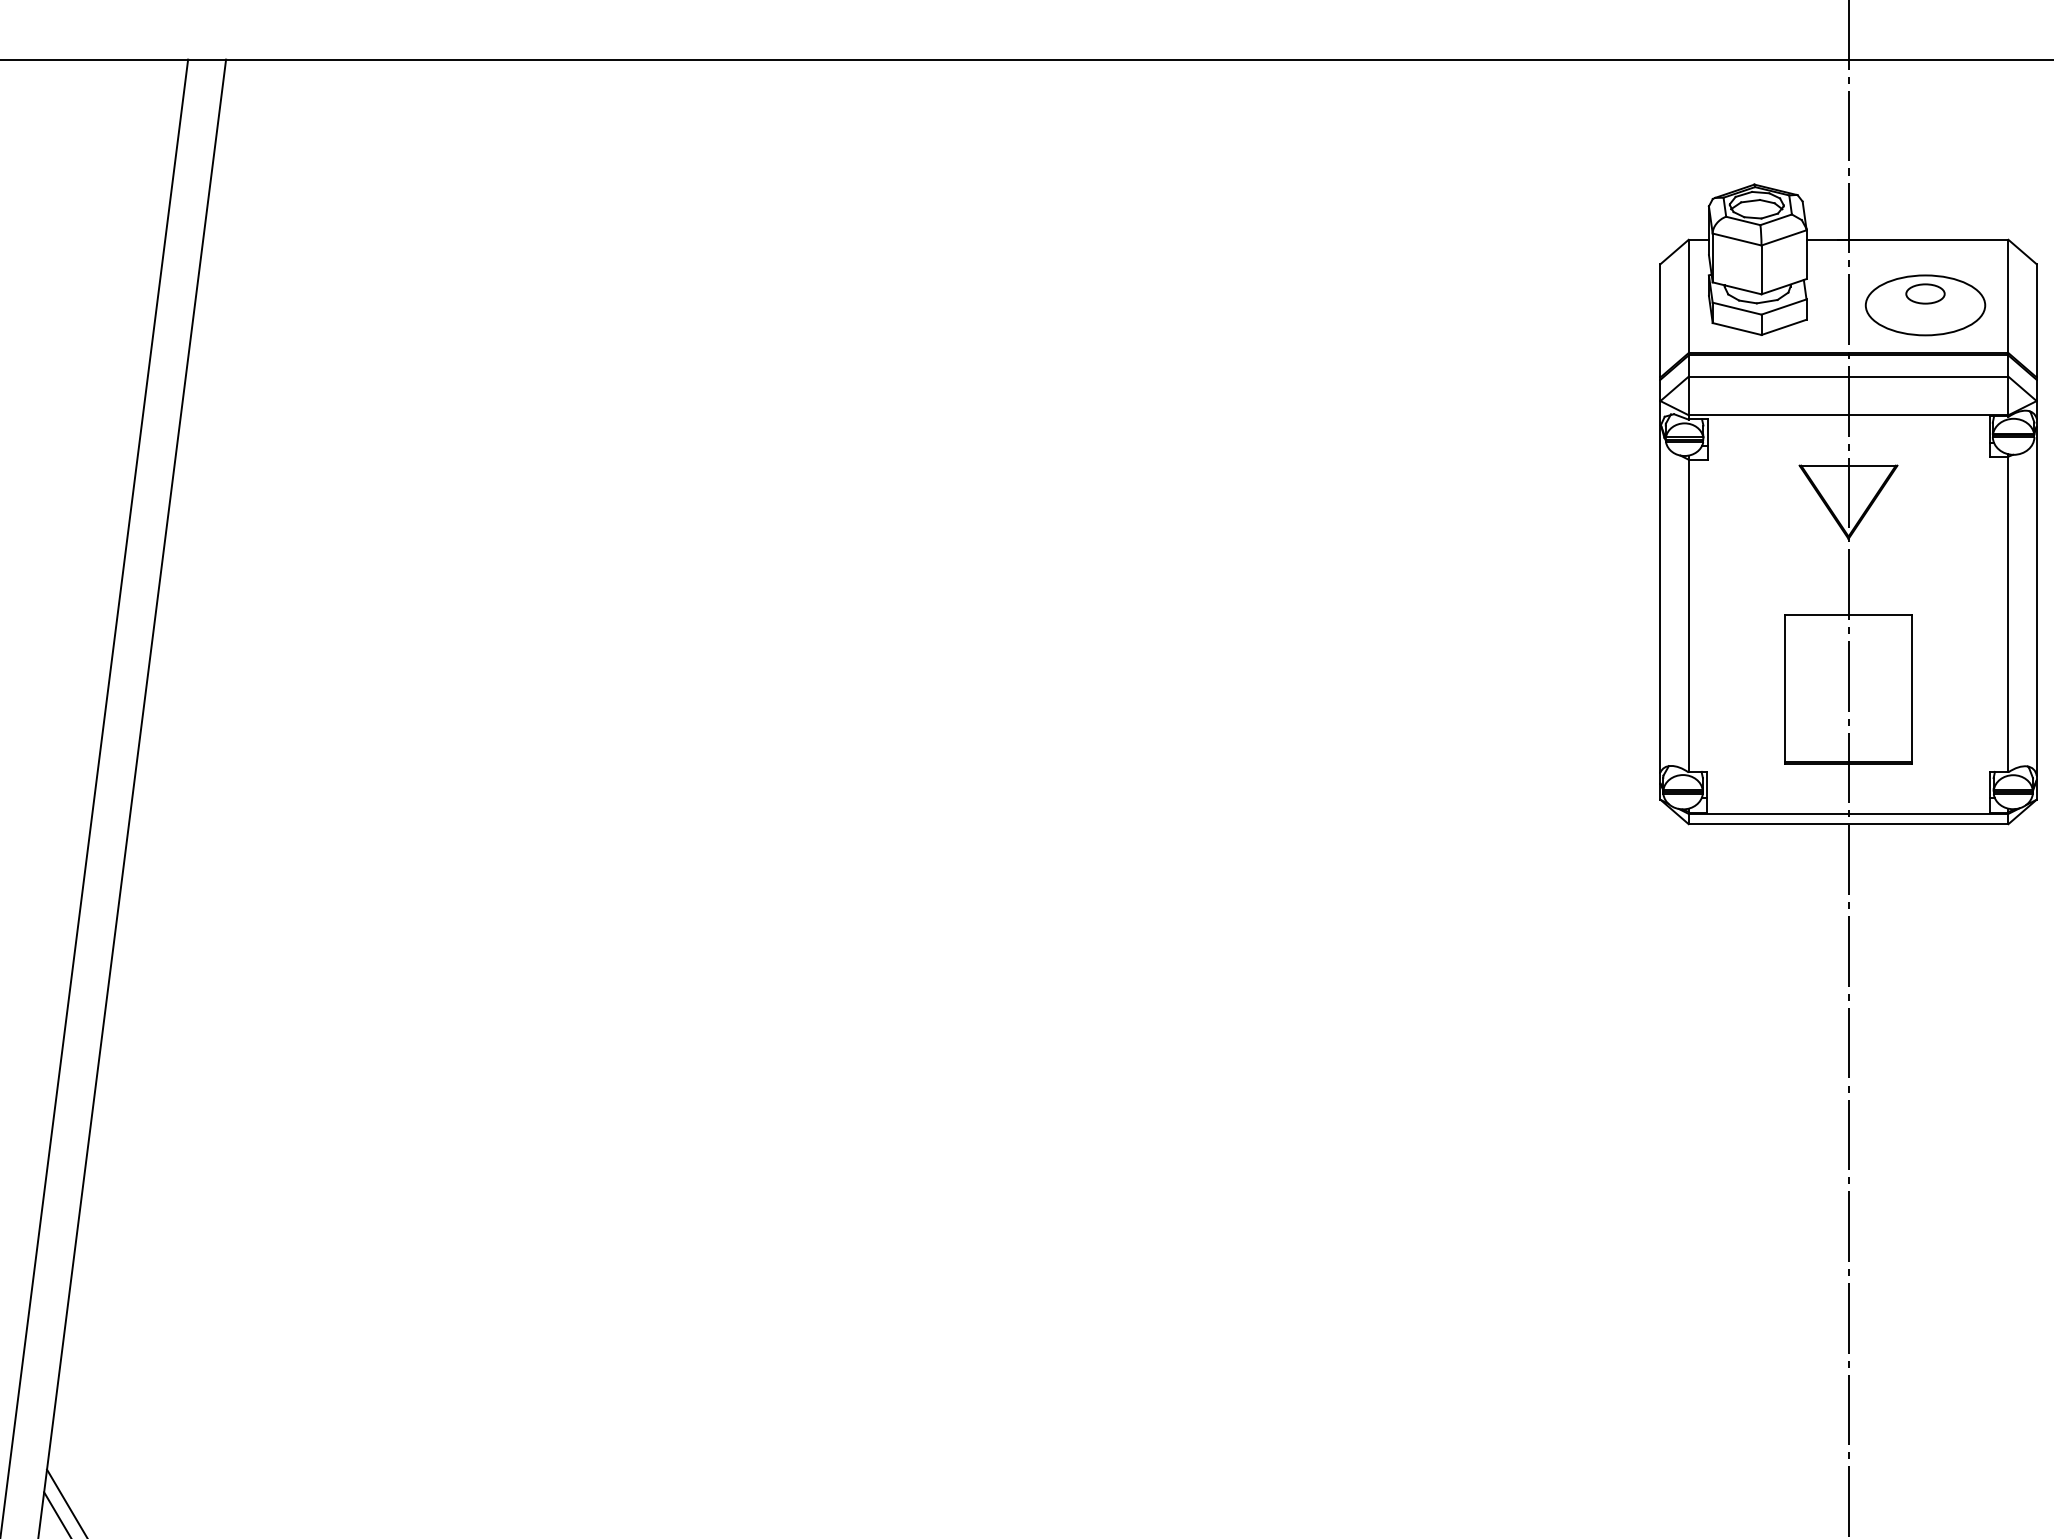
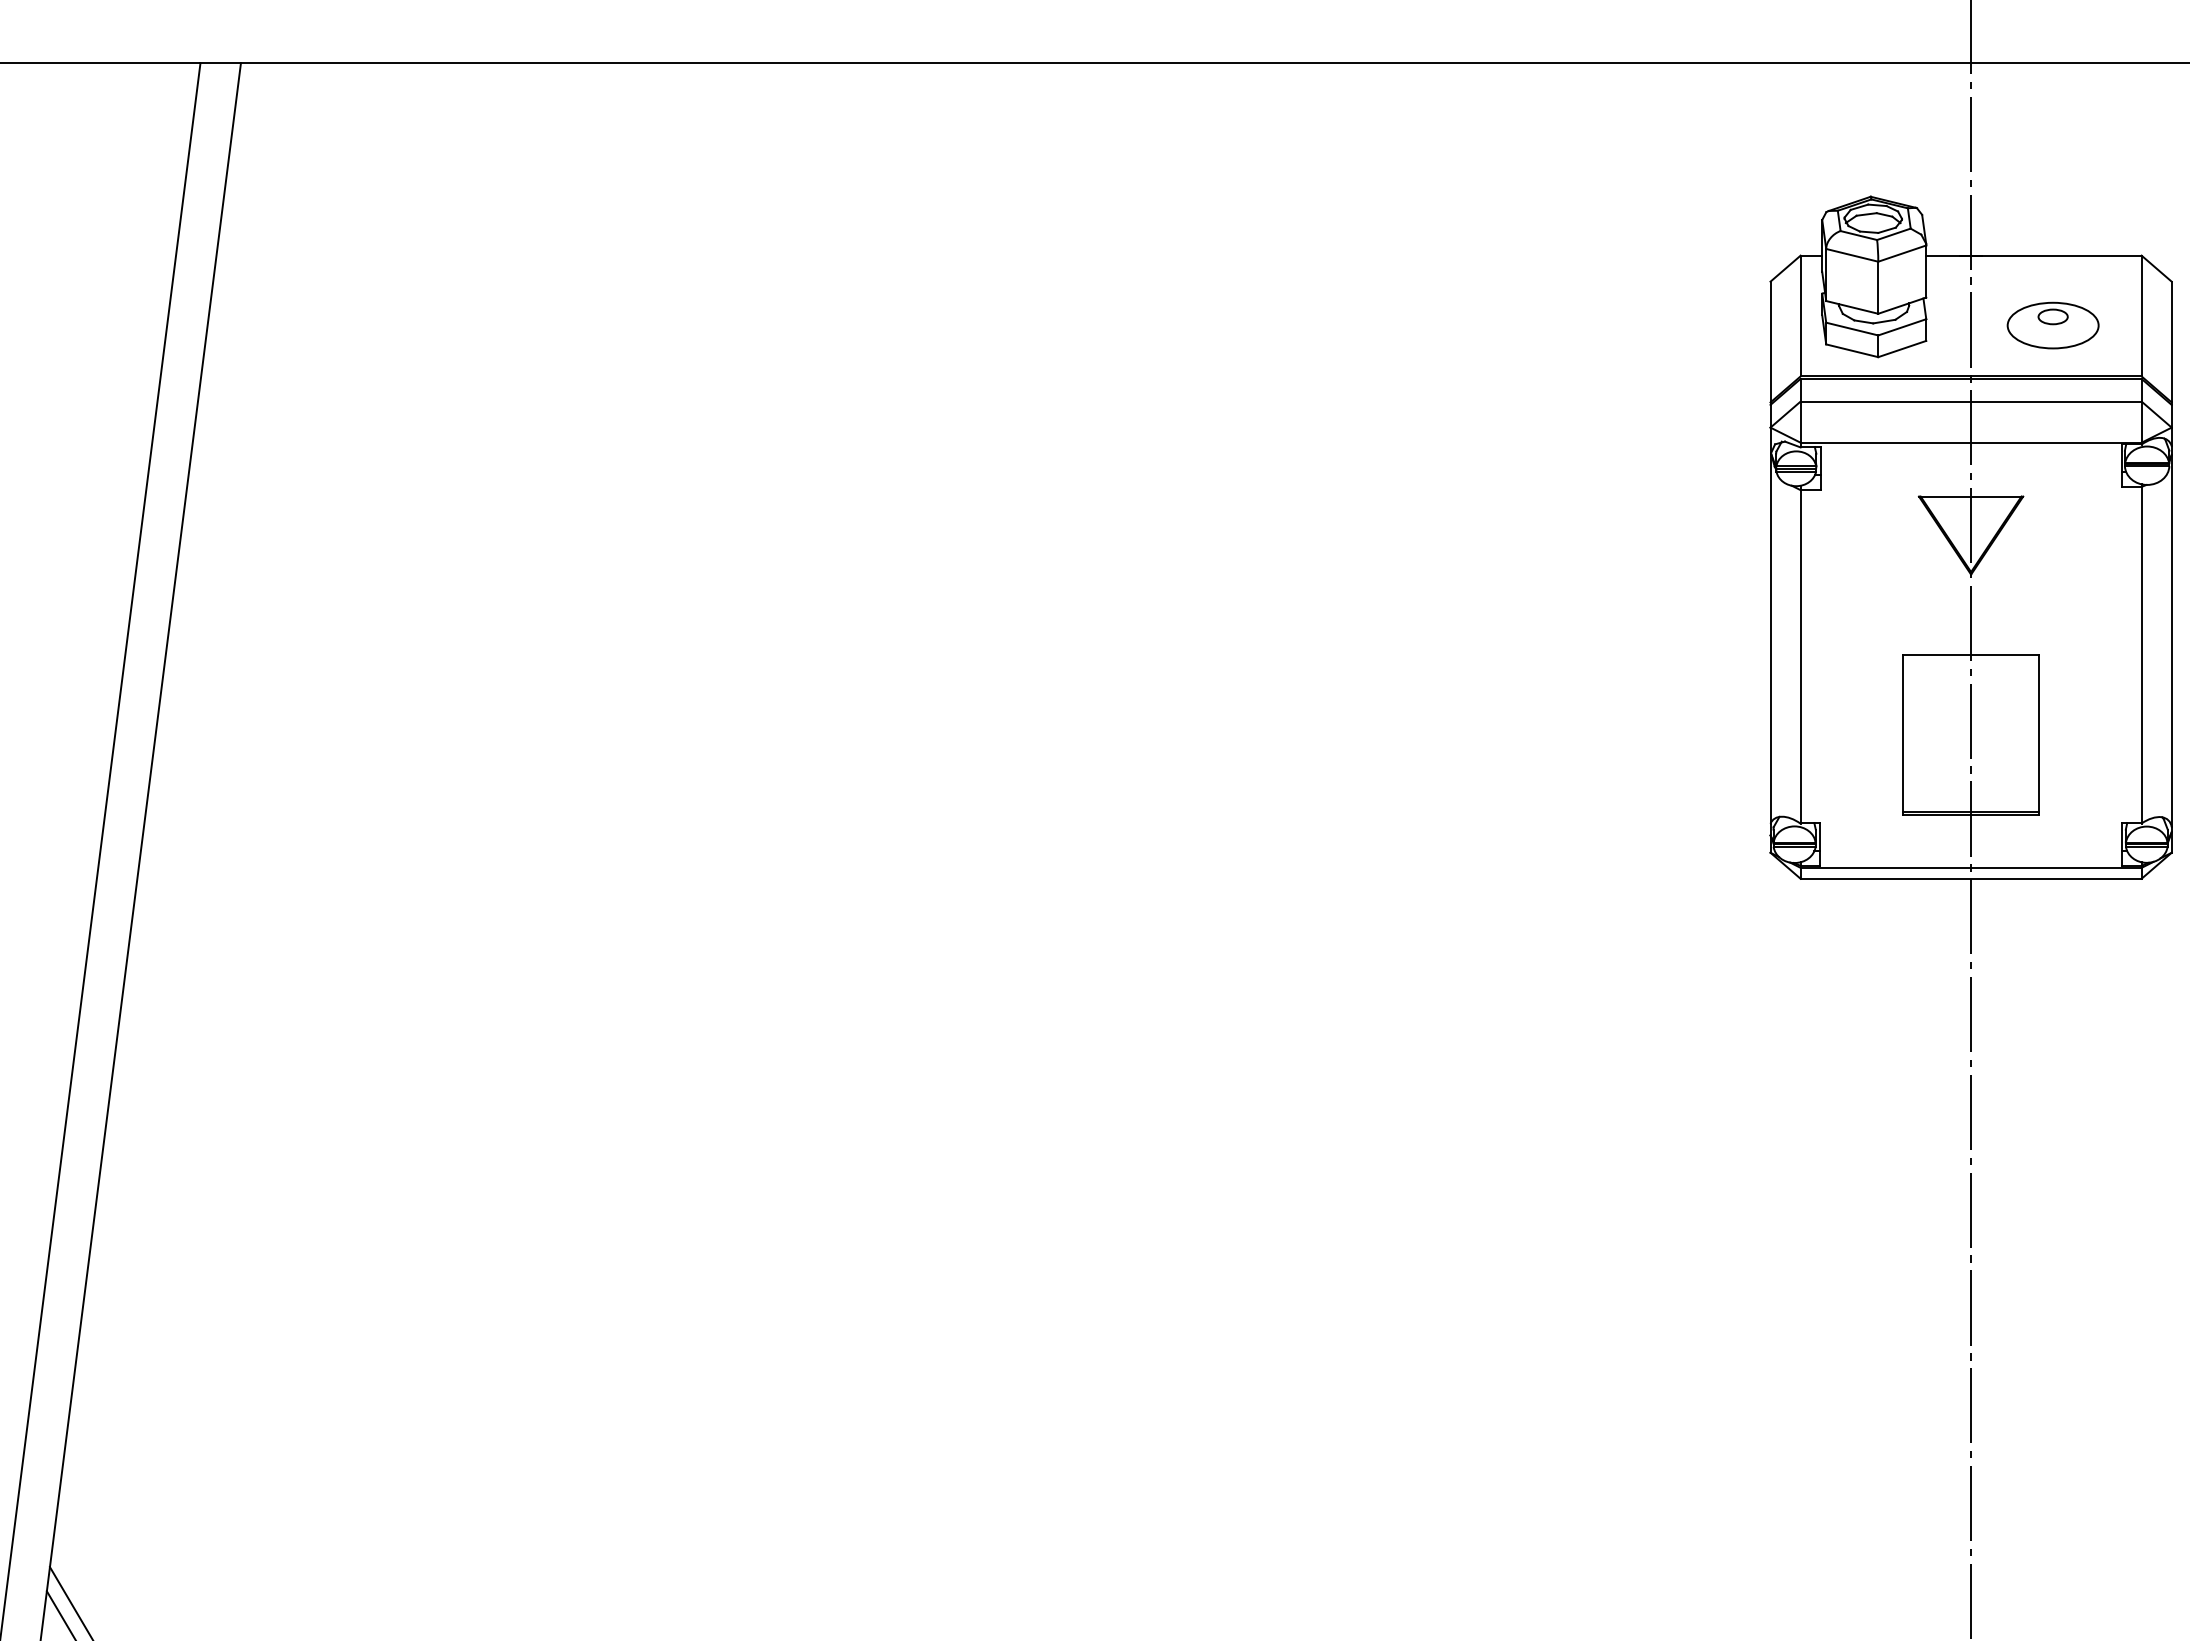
part: (1925, 305) -> (2053, 325), size x0.71

